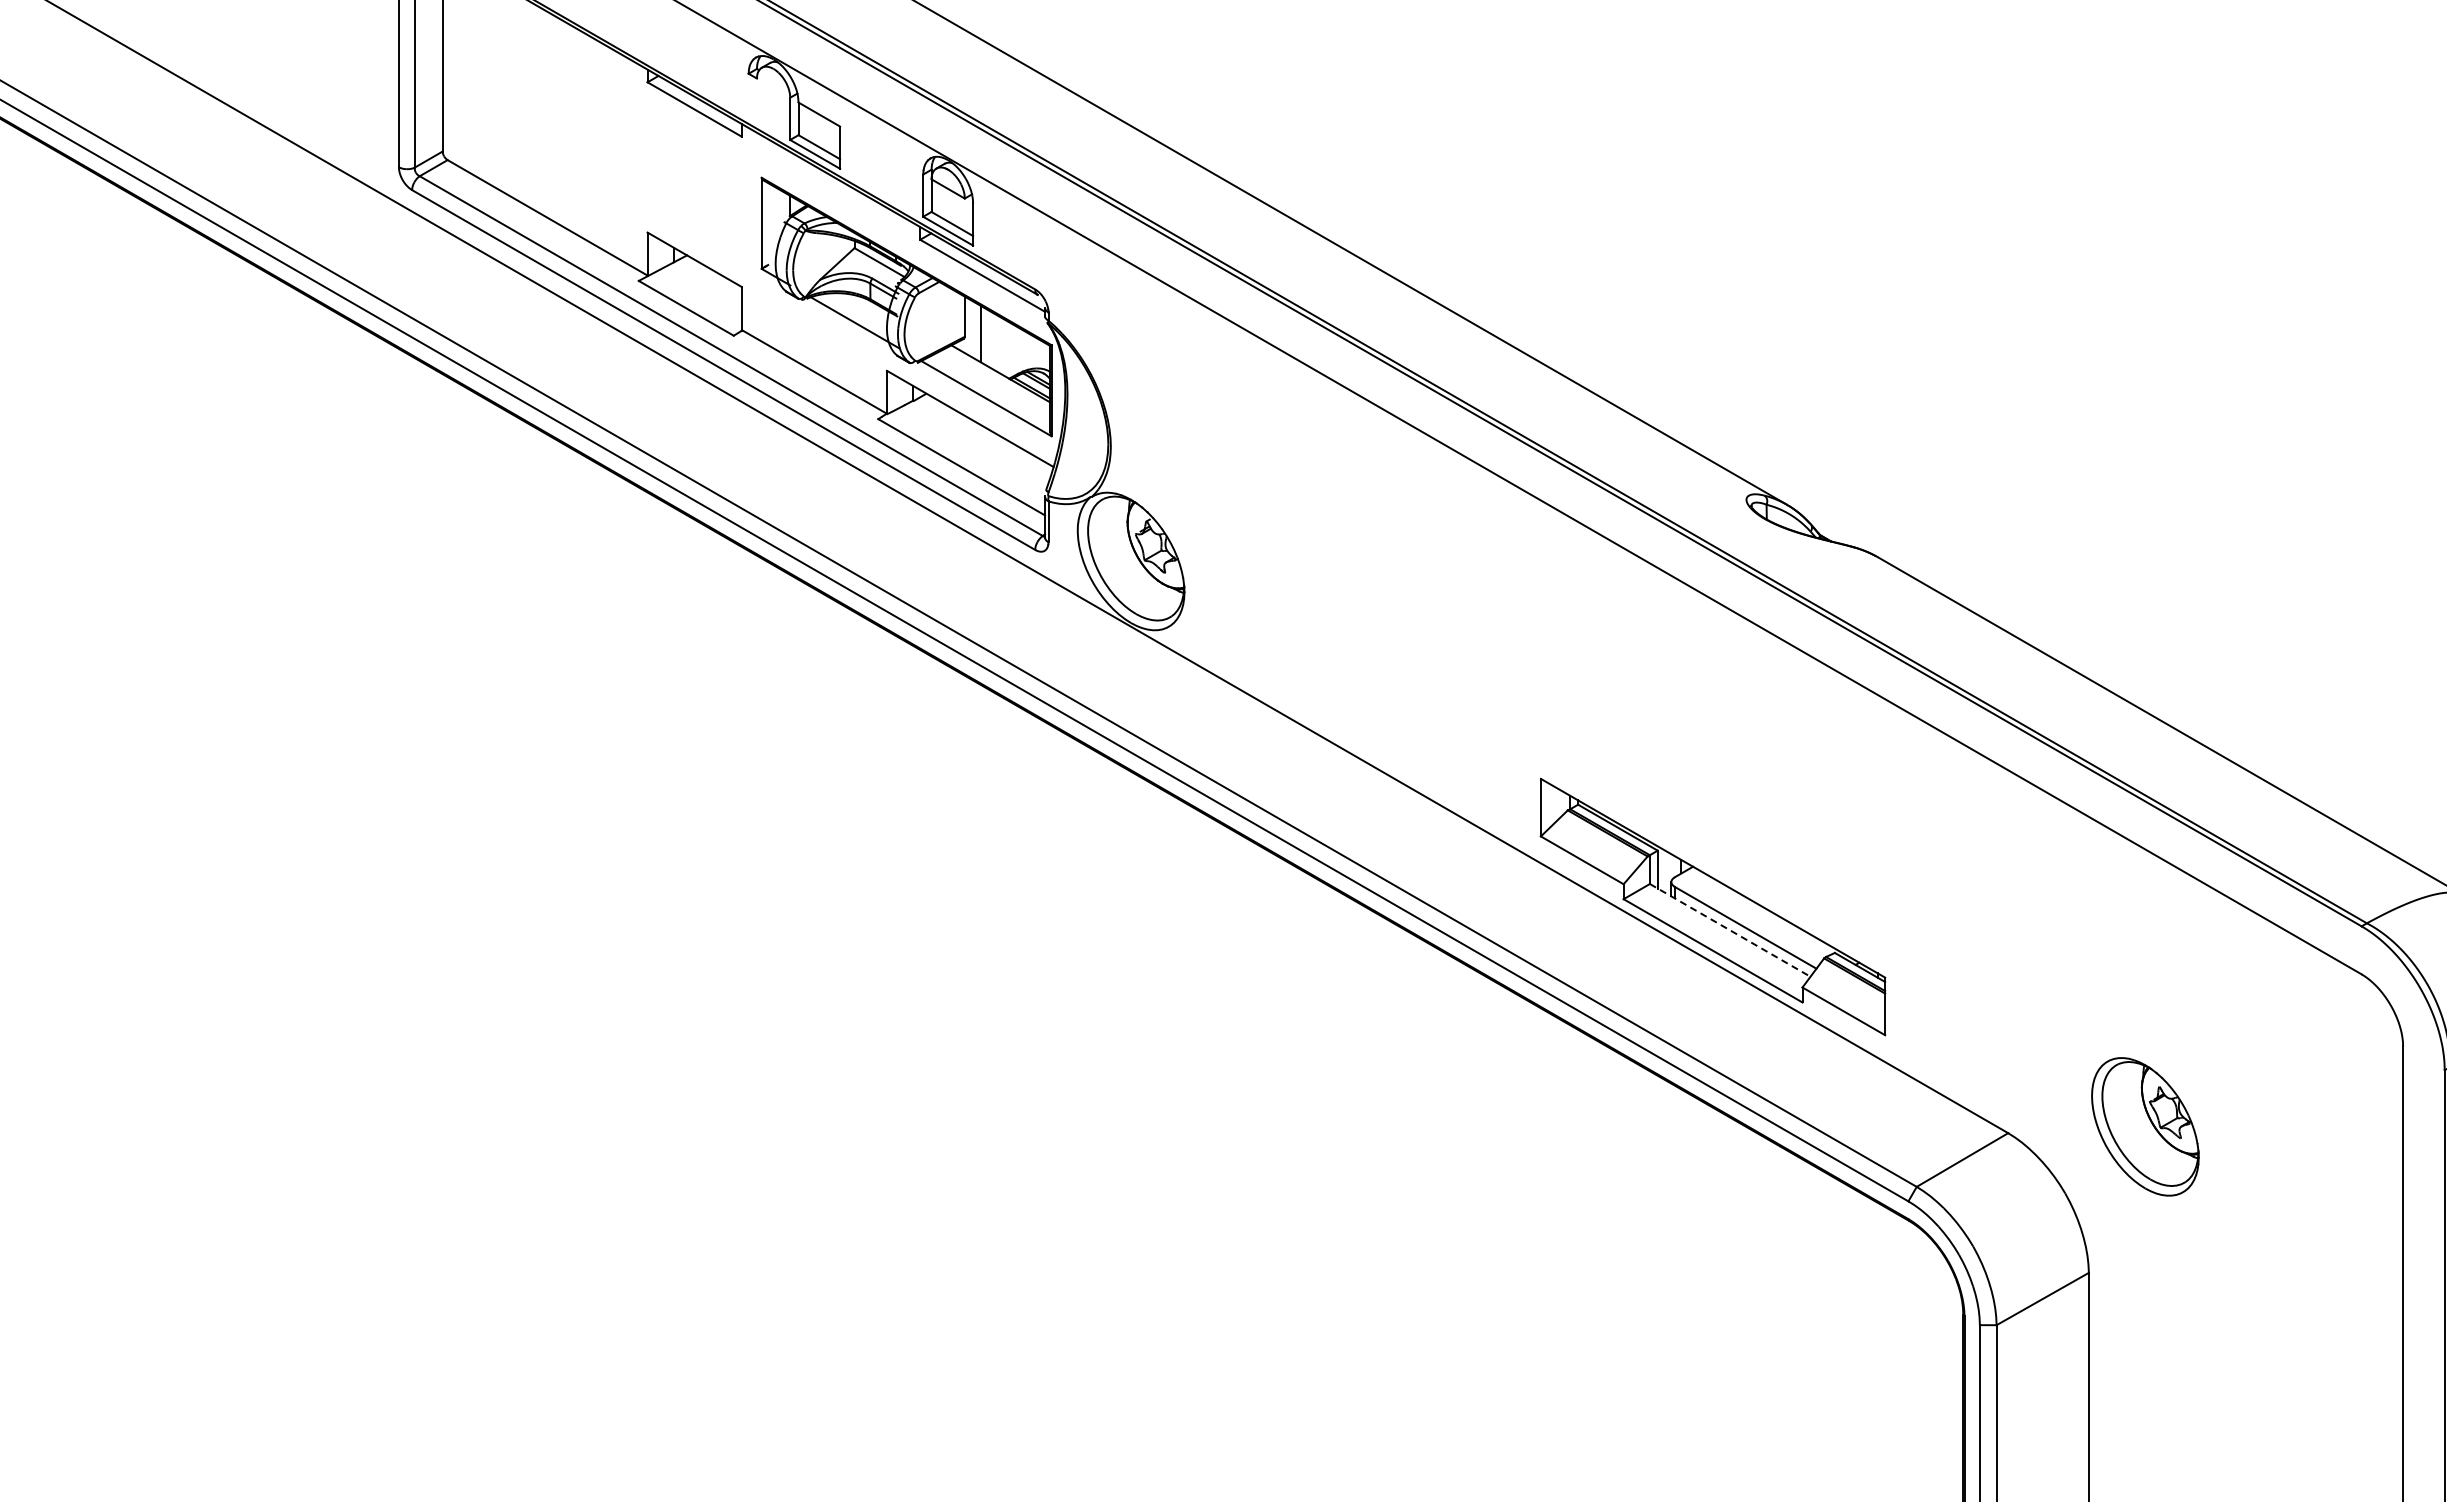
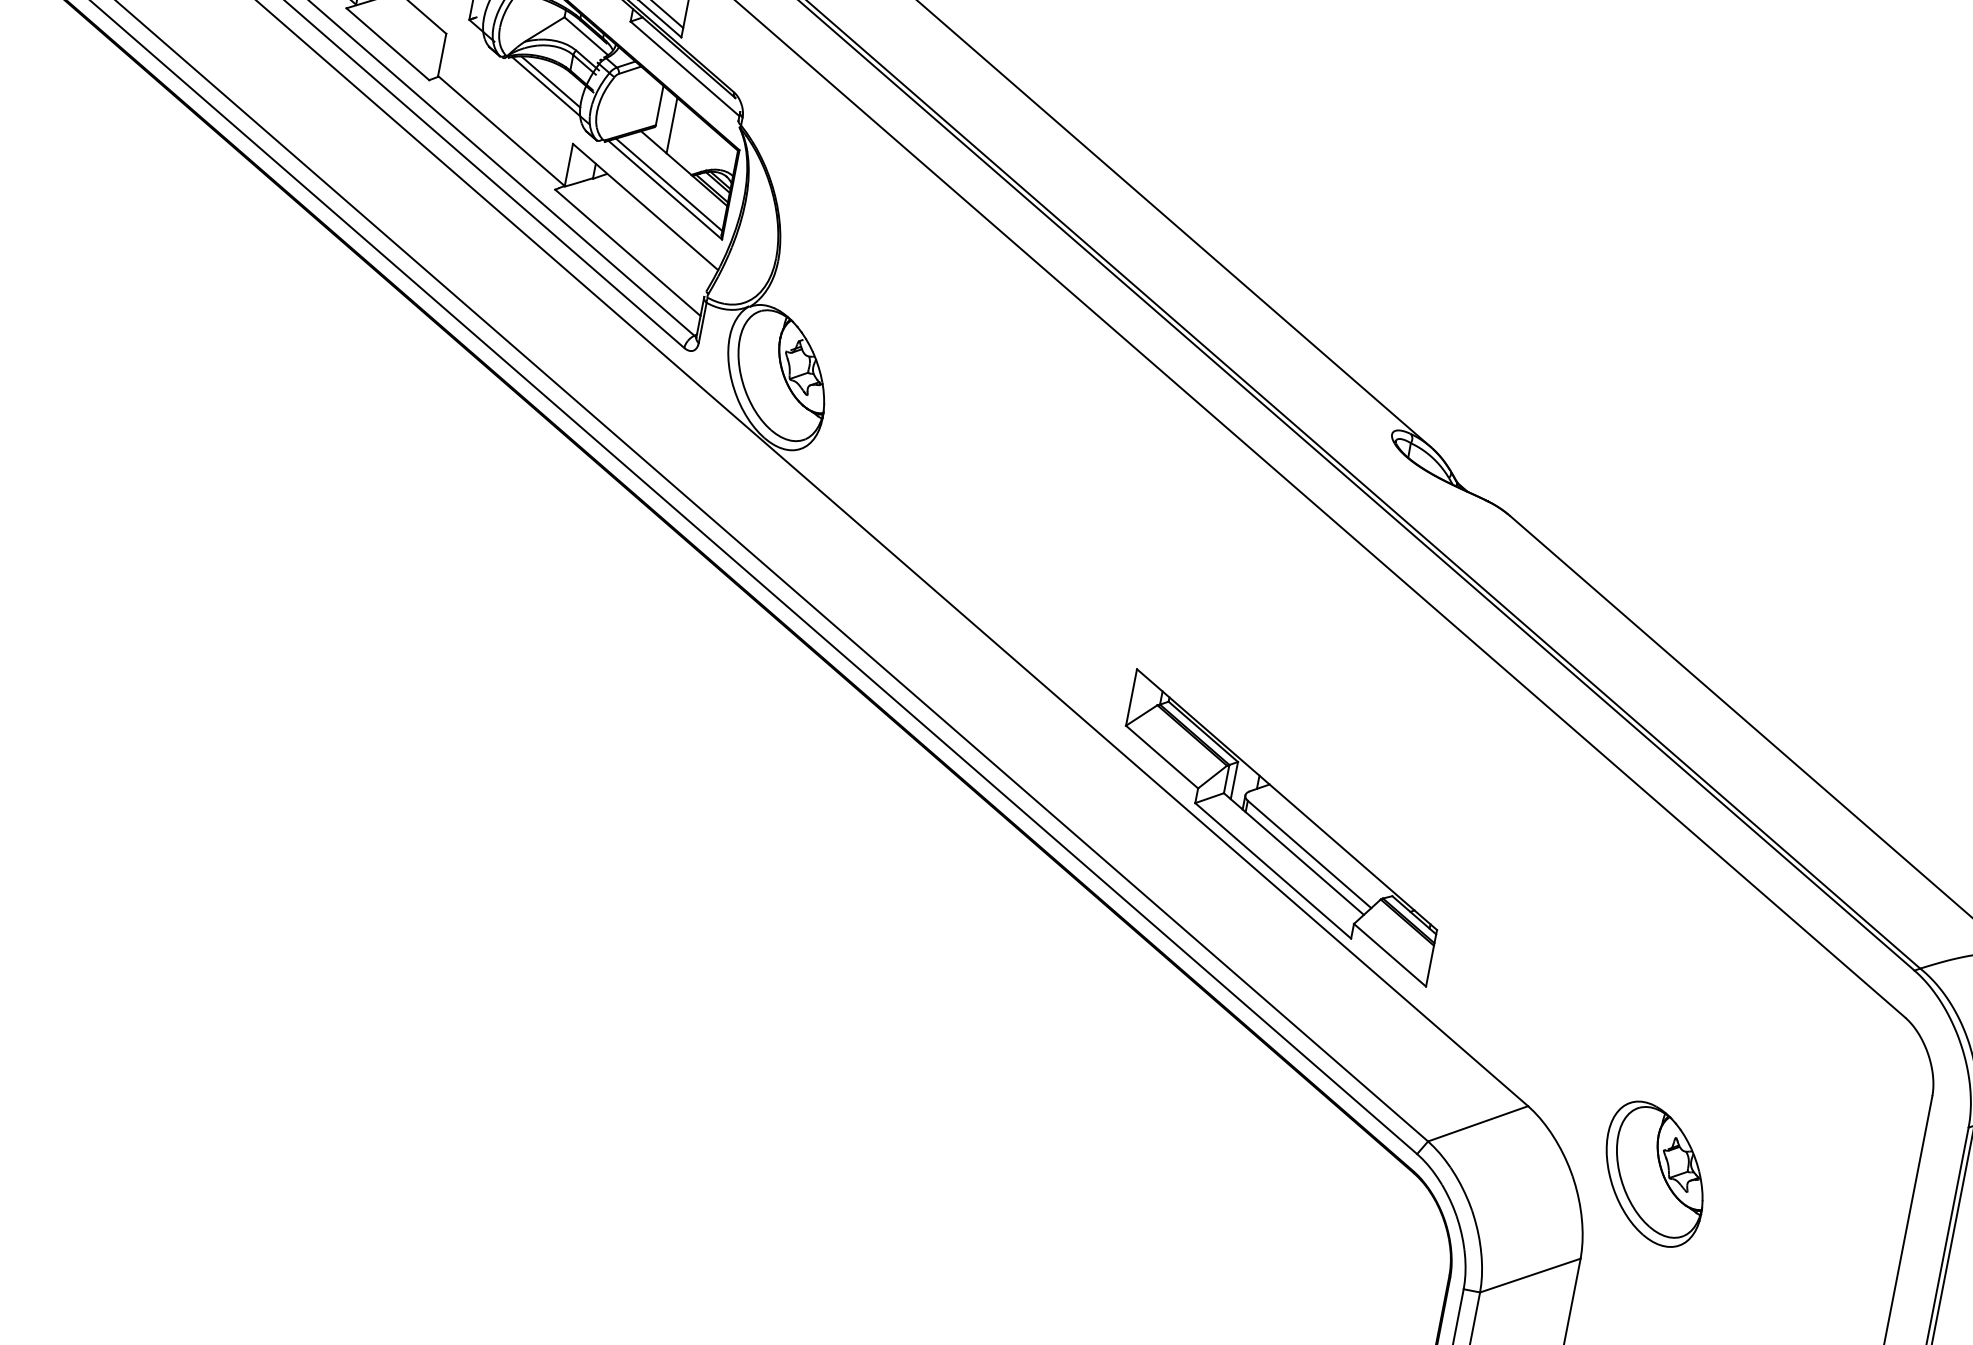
line: (853, 313) -> (551, 81), added
line: (989, 392) -> (669, 184), added
line: (1730, 930) -> (1294, 854), dashed -> solid
part: (2145, 1126) -> (1654, 1173), moved

